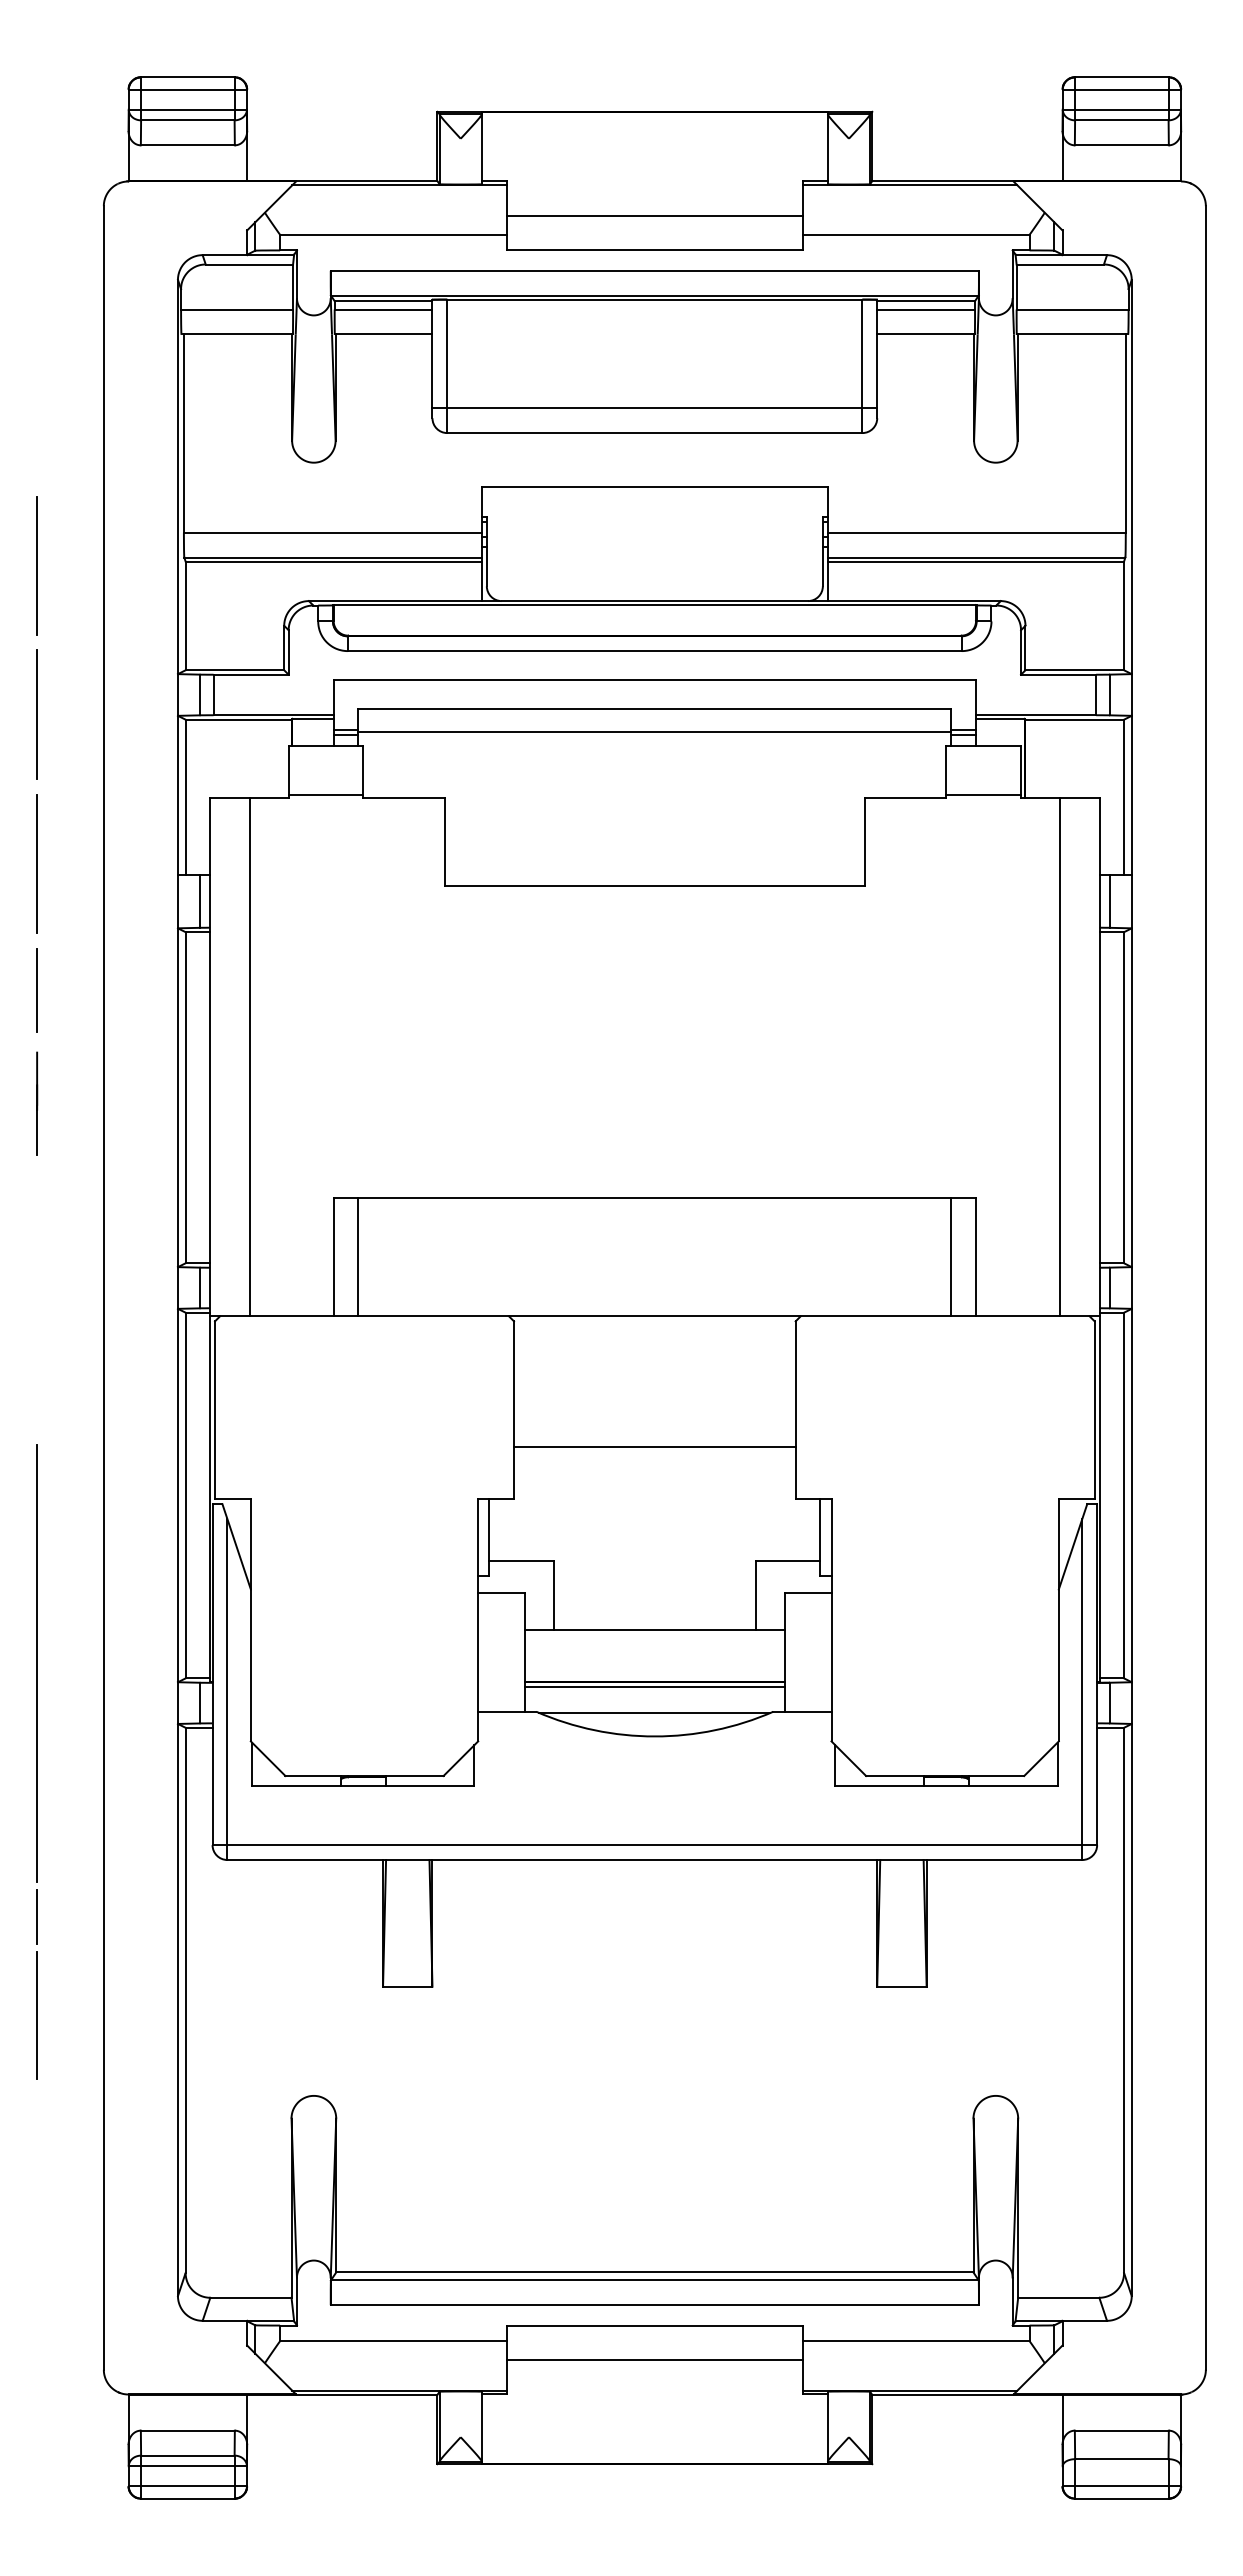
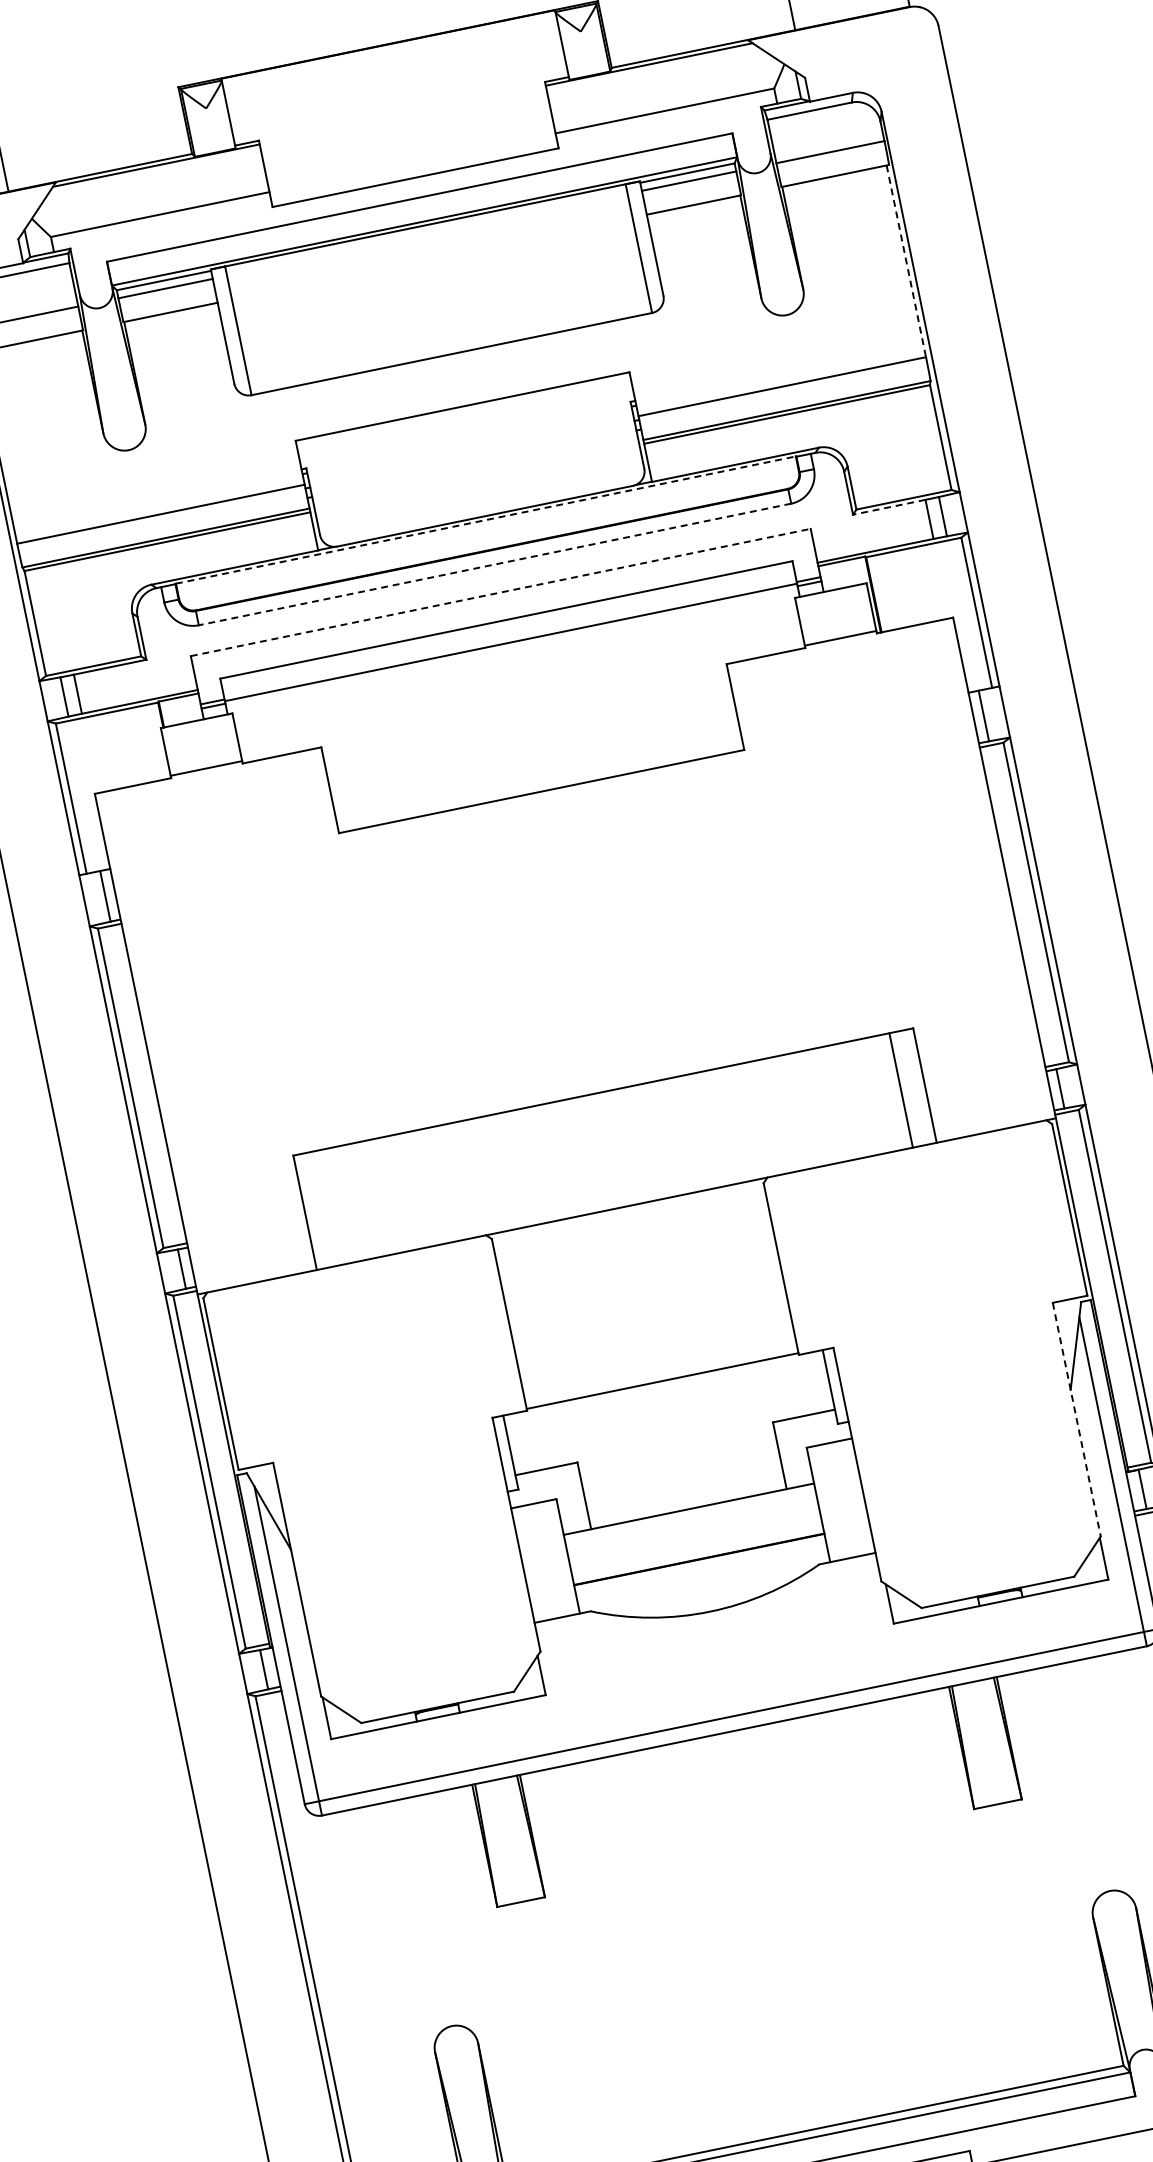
line: (654, 215) -> (408, 144), removed
line: (654, 408) -> (446, 330), removed
line: (1125, 434) -> (906, 262), solid -> dashed
line: (655, 605) -> (486, 520), solid -> dashed
line: (654, 651) -> (494, 564), solid -> dashed
line: (1058, 674) -> (889, 507), solid -> dashed
line: (655, 680) -> (501, 592), solid -> dashed
line: (249, 1056) -> (184, 1035), removed
line: (1060, 1056) -> (966, 875), removed
line: (358, 1256) -> (328, 1207), removed
line: (654, 1447) -> (662, 1381), moved
line: (1058, 1620) -> (1076, 1419), solid -> dashed
line: (37, 1663) -> (99, 1663), removed
line: (654, 1686) -> (699, 1563), removed
line: (654, 1712) -> (704, 1588), removed
line: (37, 1916) -> (149, 1907), removed
line: (37, 2015) -> (169, 2003), removed

